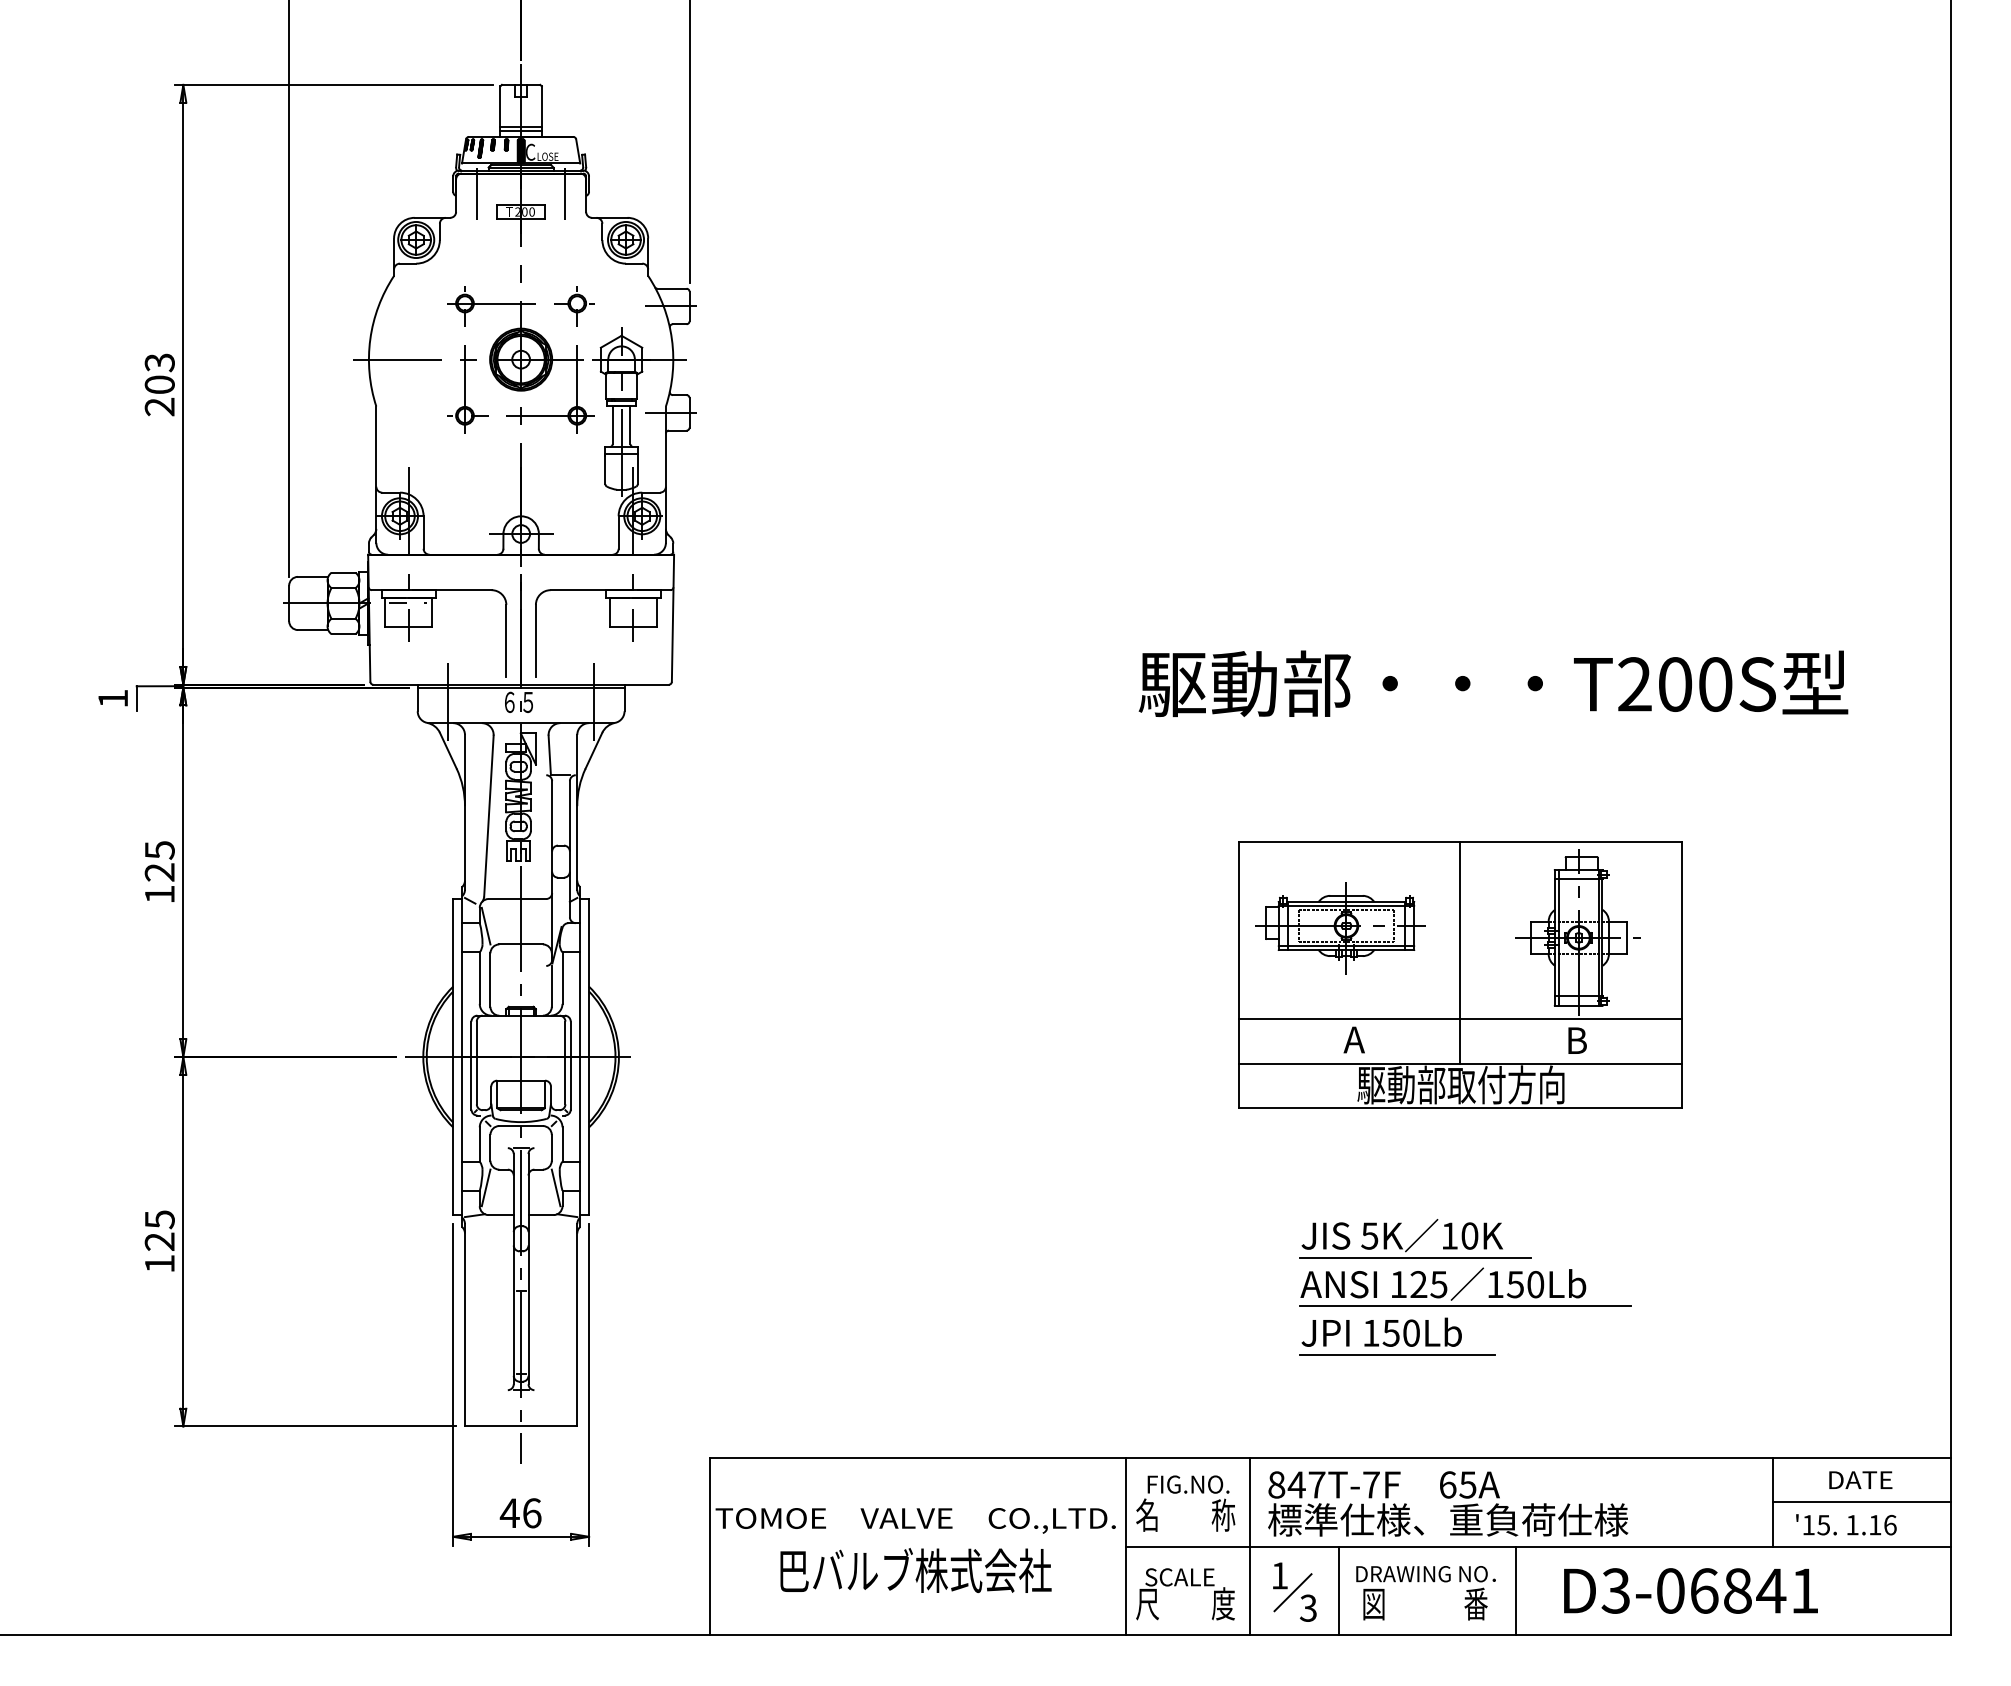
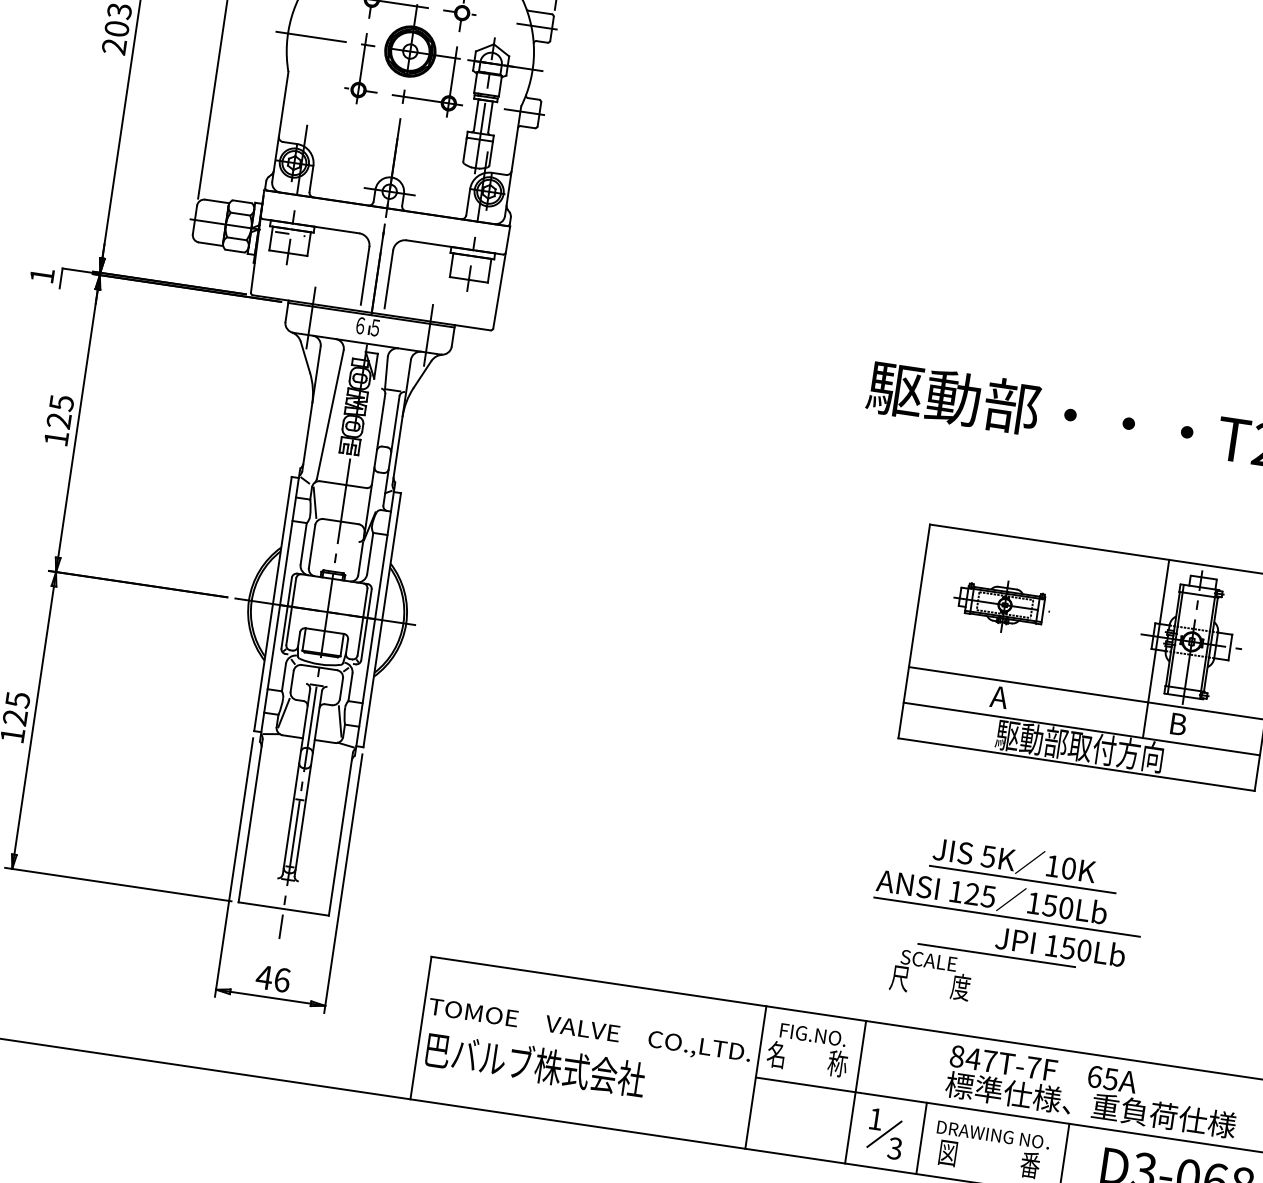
part: (1340, 928) -> (1001, 606), size x0.7
line: (1460, 952) -> (1156, 648), moved
part: (1465, 1286) -> (1009, 901), moved
text: (1381, 1331) -> (1060, 945), moved
text: (1448, 1503) -> (1093, 1091), moved
text: (915, 1570) -> (535, 1064), moved
text: (1185, 1594) -> (931, 975), moved

